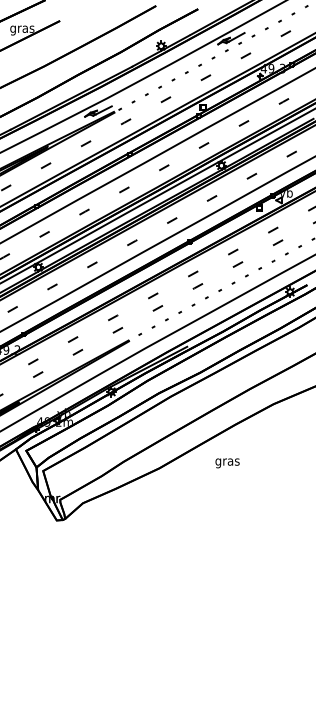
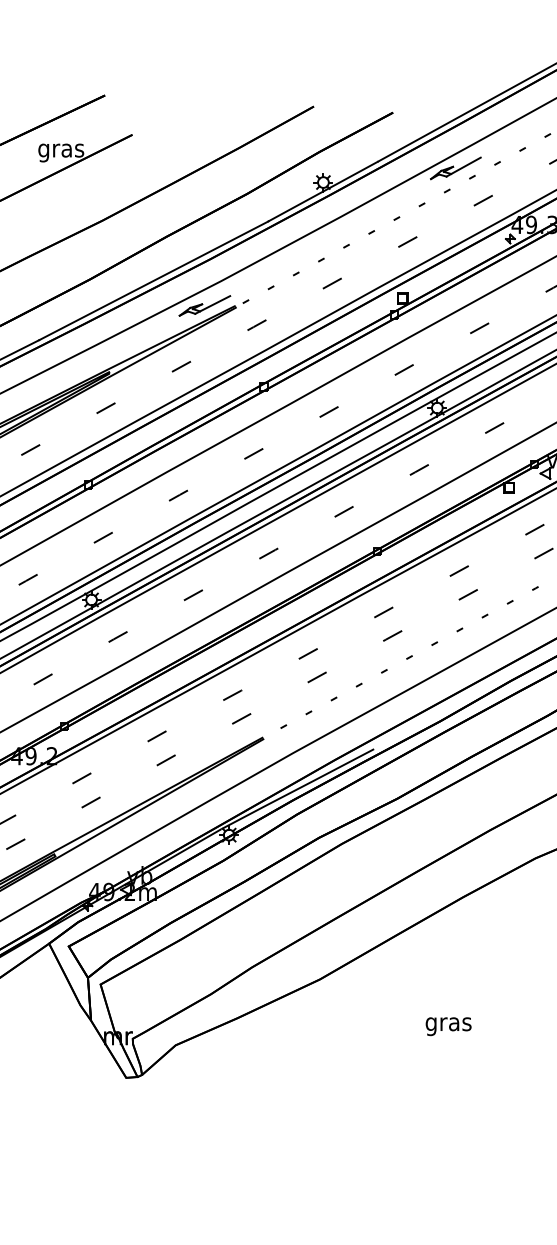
text: (227, 463) -> (448, 1026), moved

